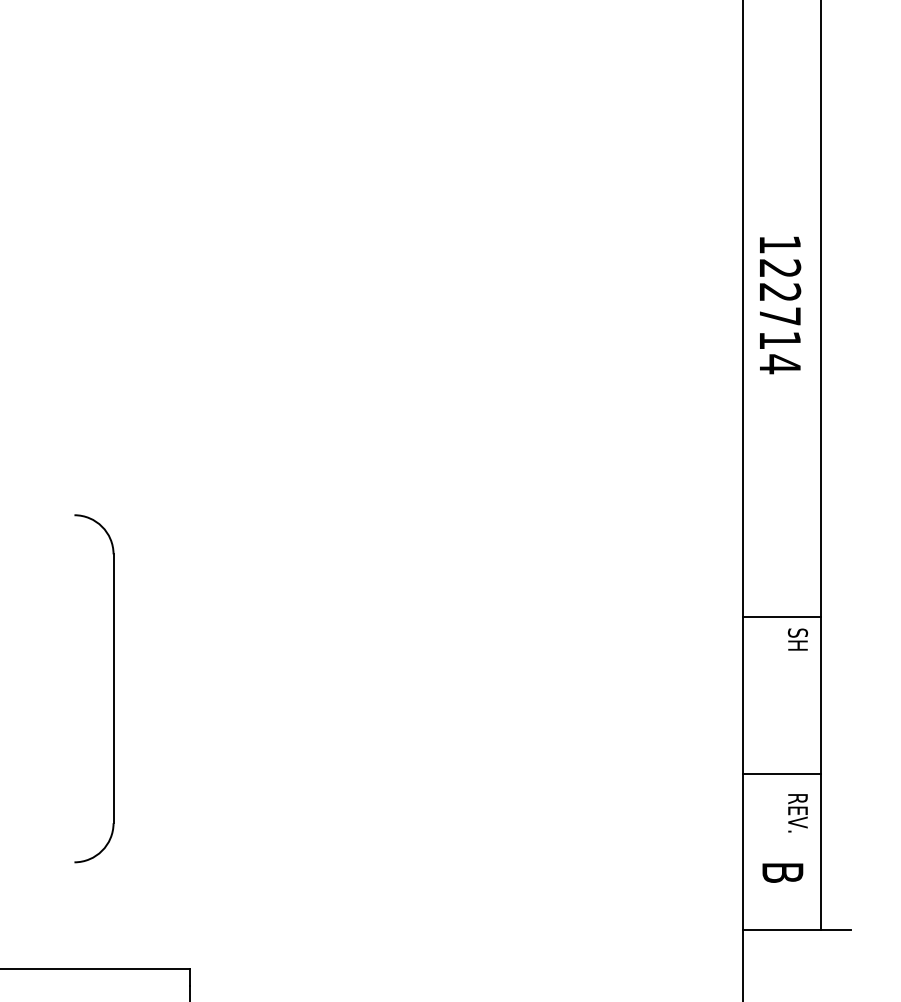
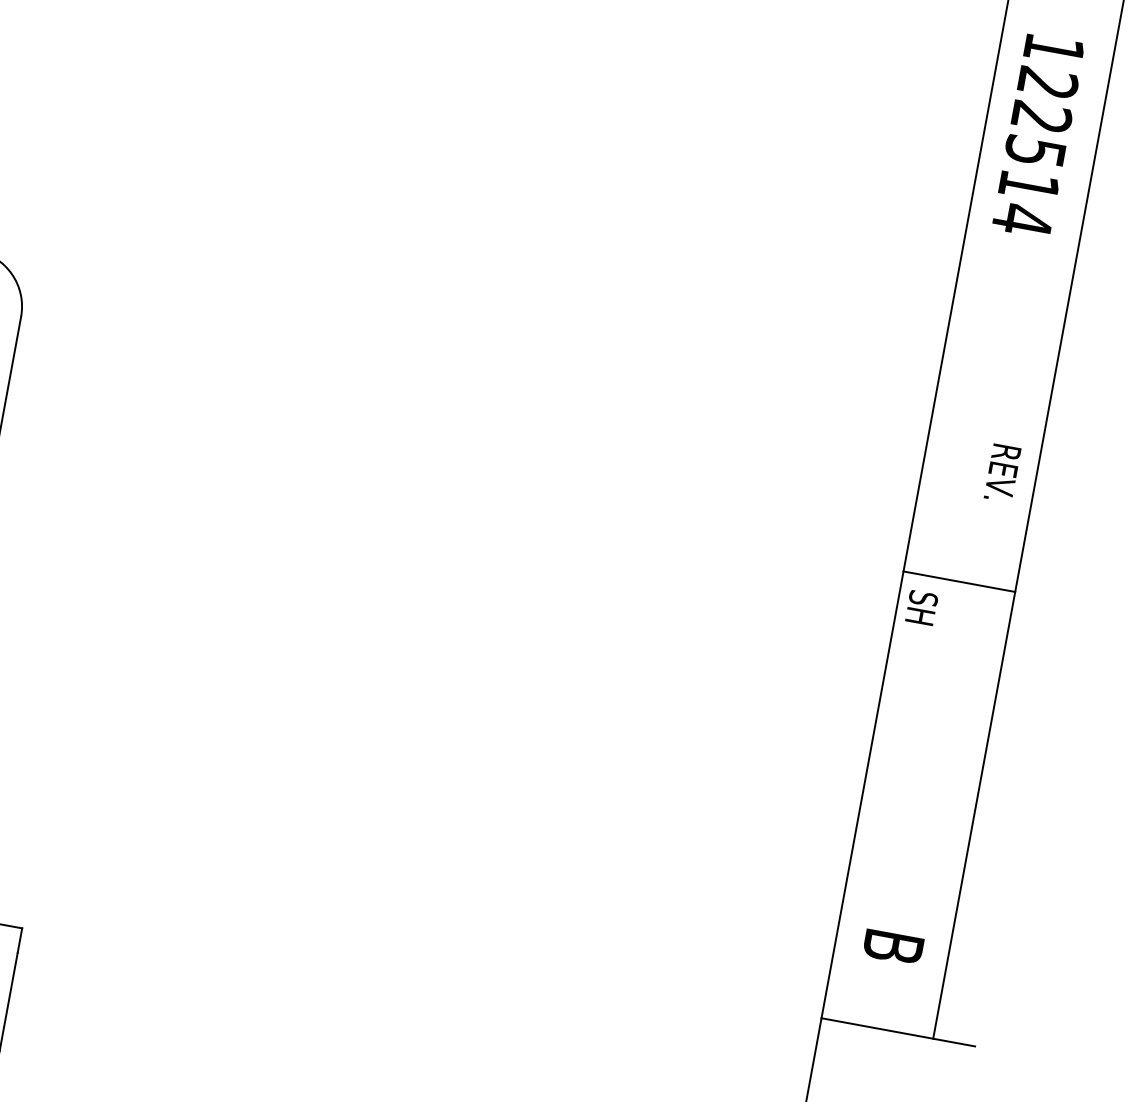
text: (779, 316) -> (1034, 151), 122714 -> 122514
text: (797, 639) -> (921, 607), moved
line: (782, 773) -> (918, 805), removed
text: (797, 813) -> (1001, 473), moved

